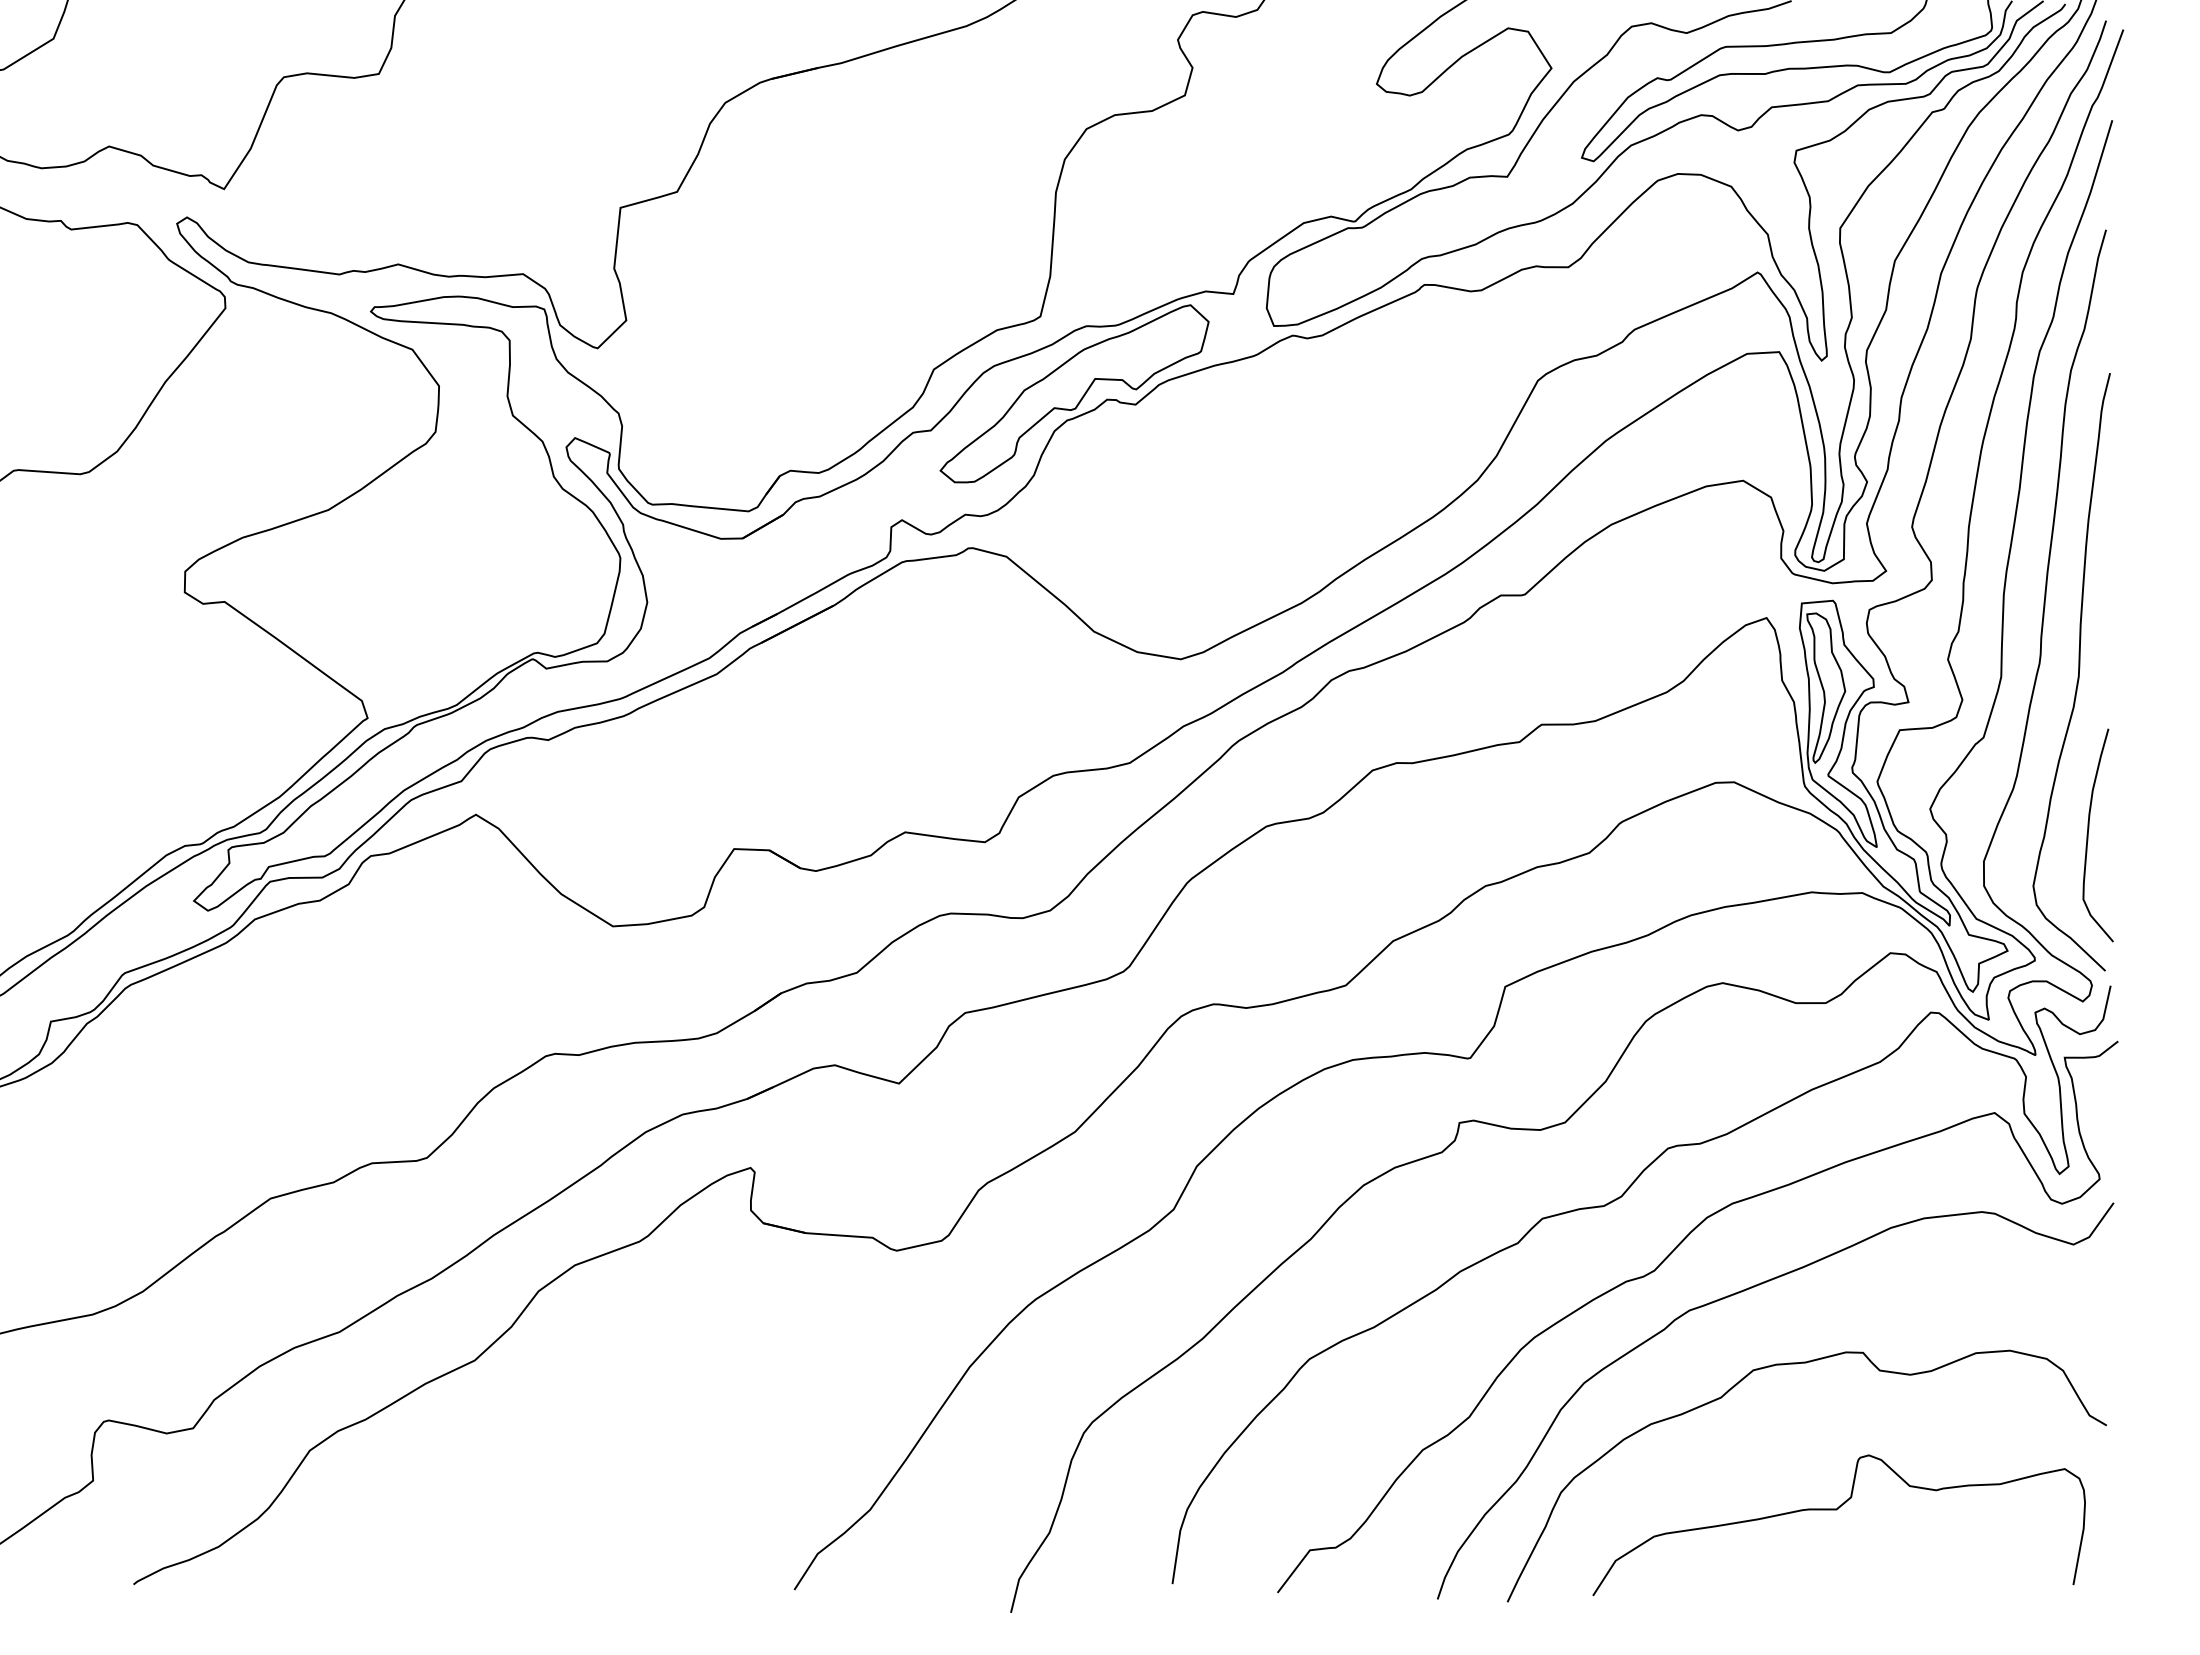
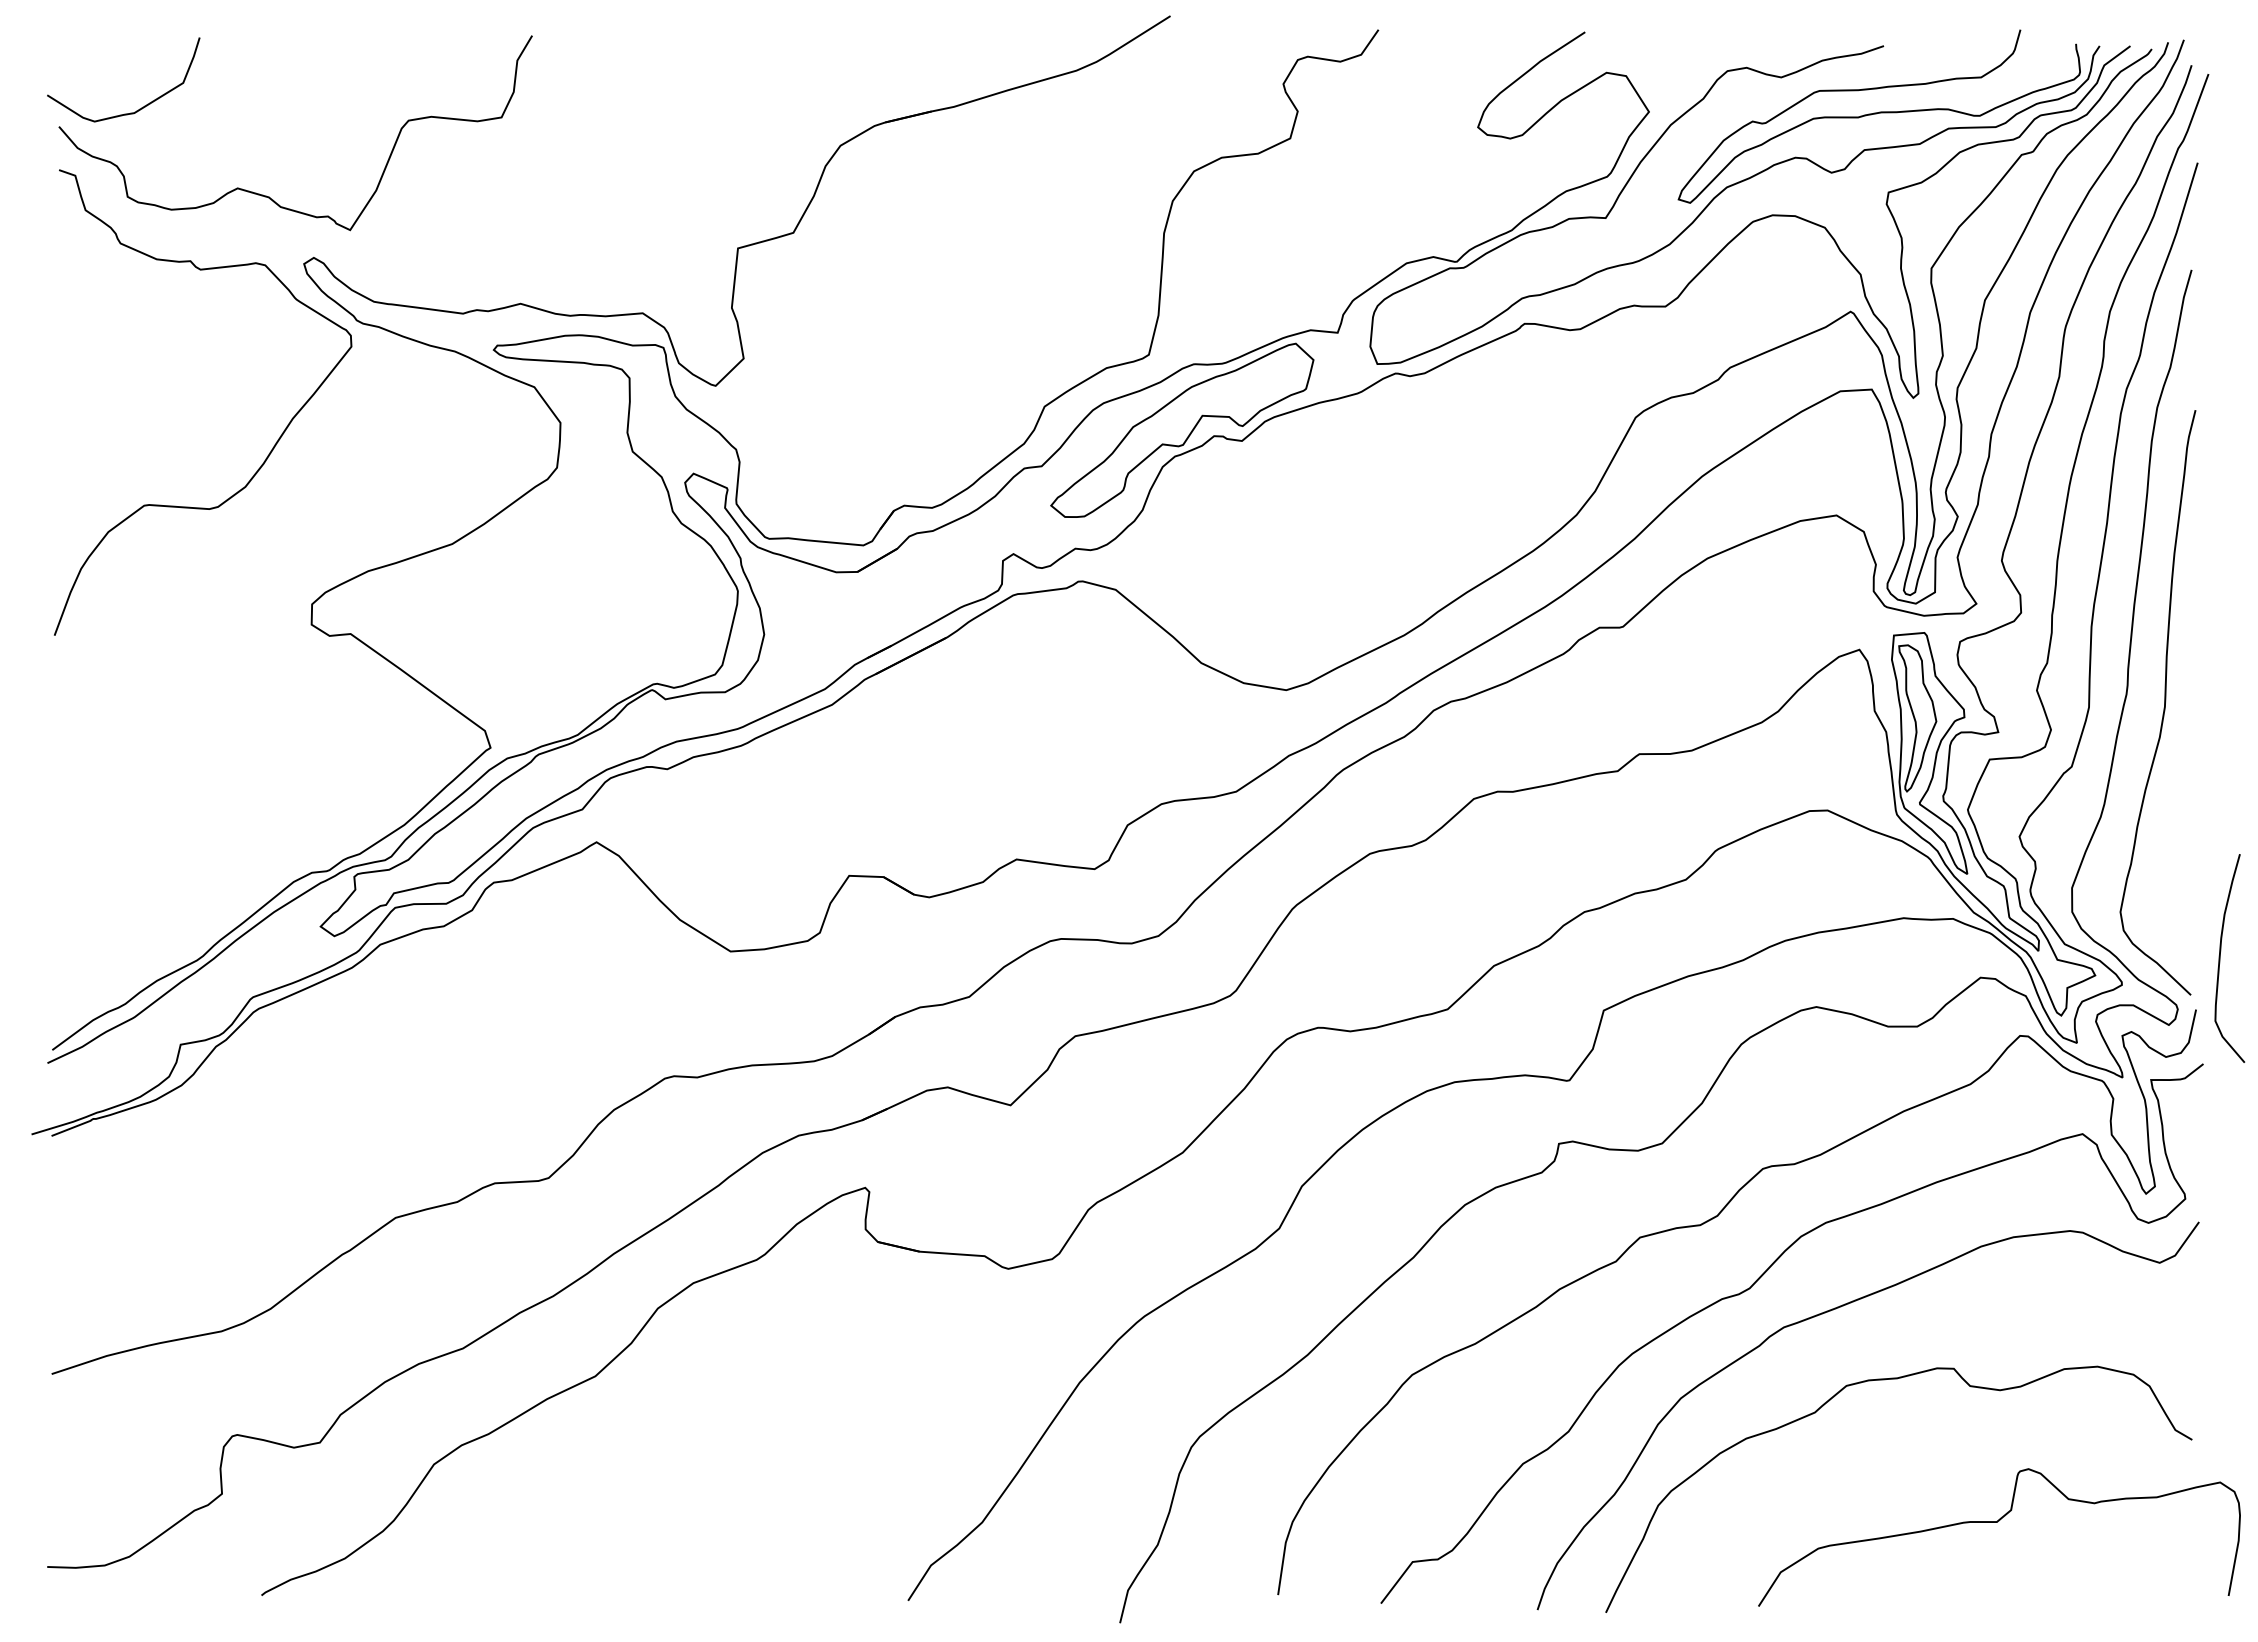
curve: (2088, 835) -> (2220, 958), moved
curve: (1837, 1509) -> (1997, 1522), moved

